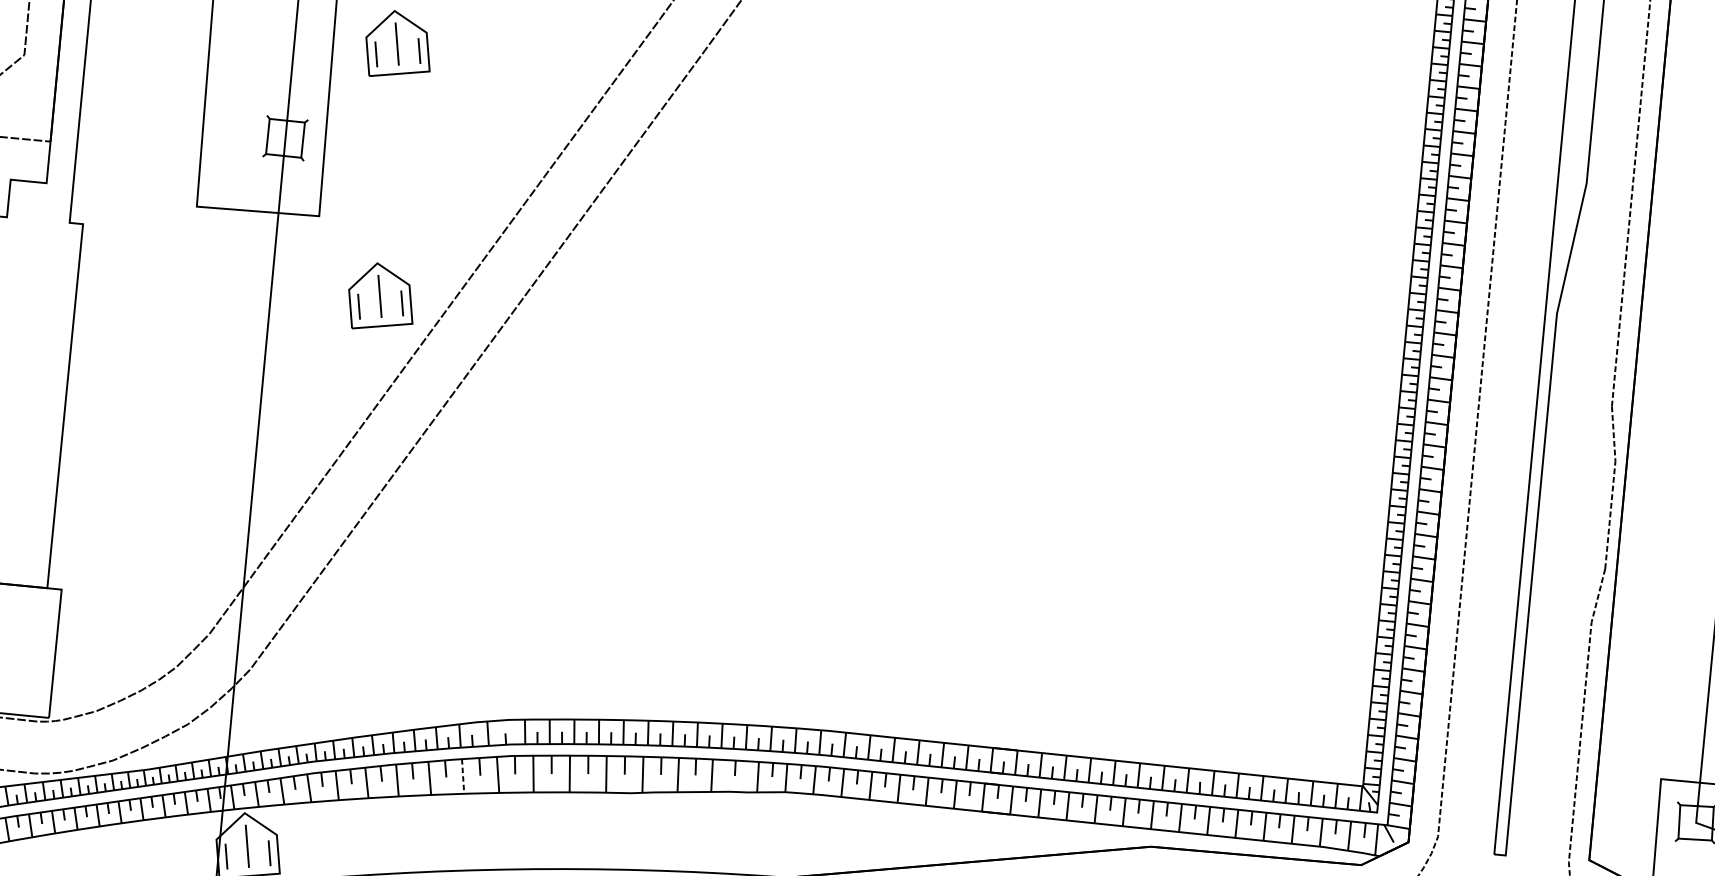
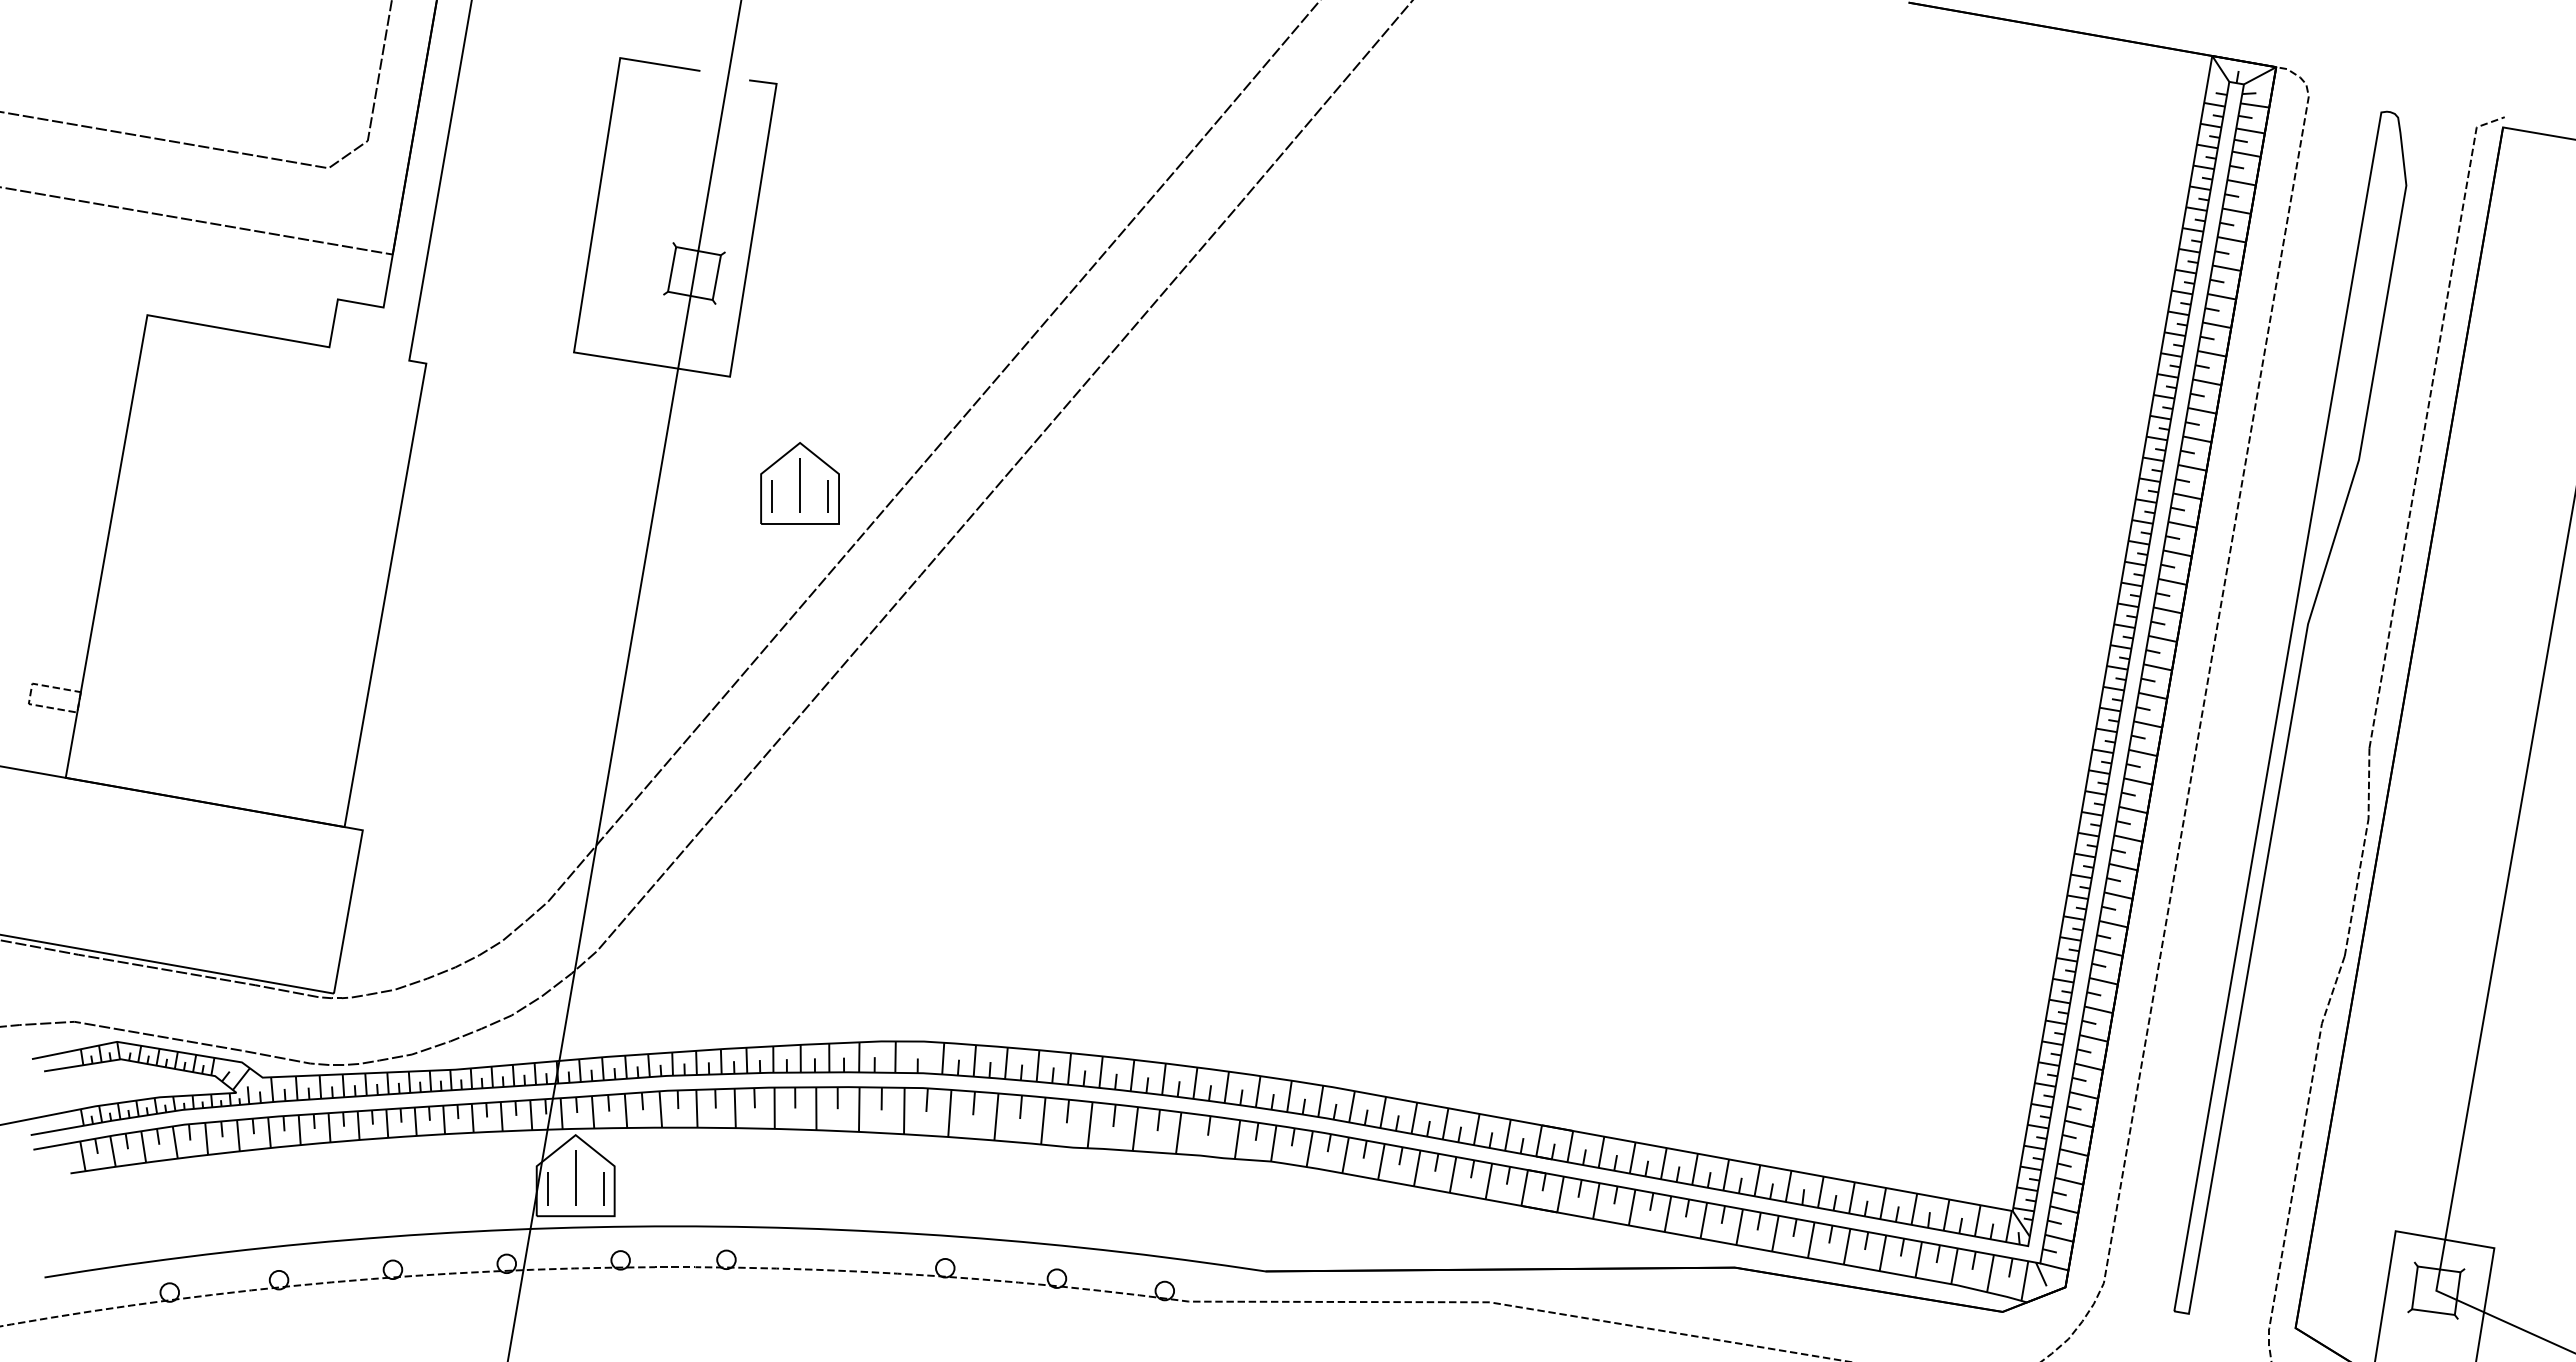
part: (396, 42) -> (846, 161), removed
line: (463, 777) -> (859, 1110), dashed -> solid

